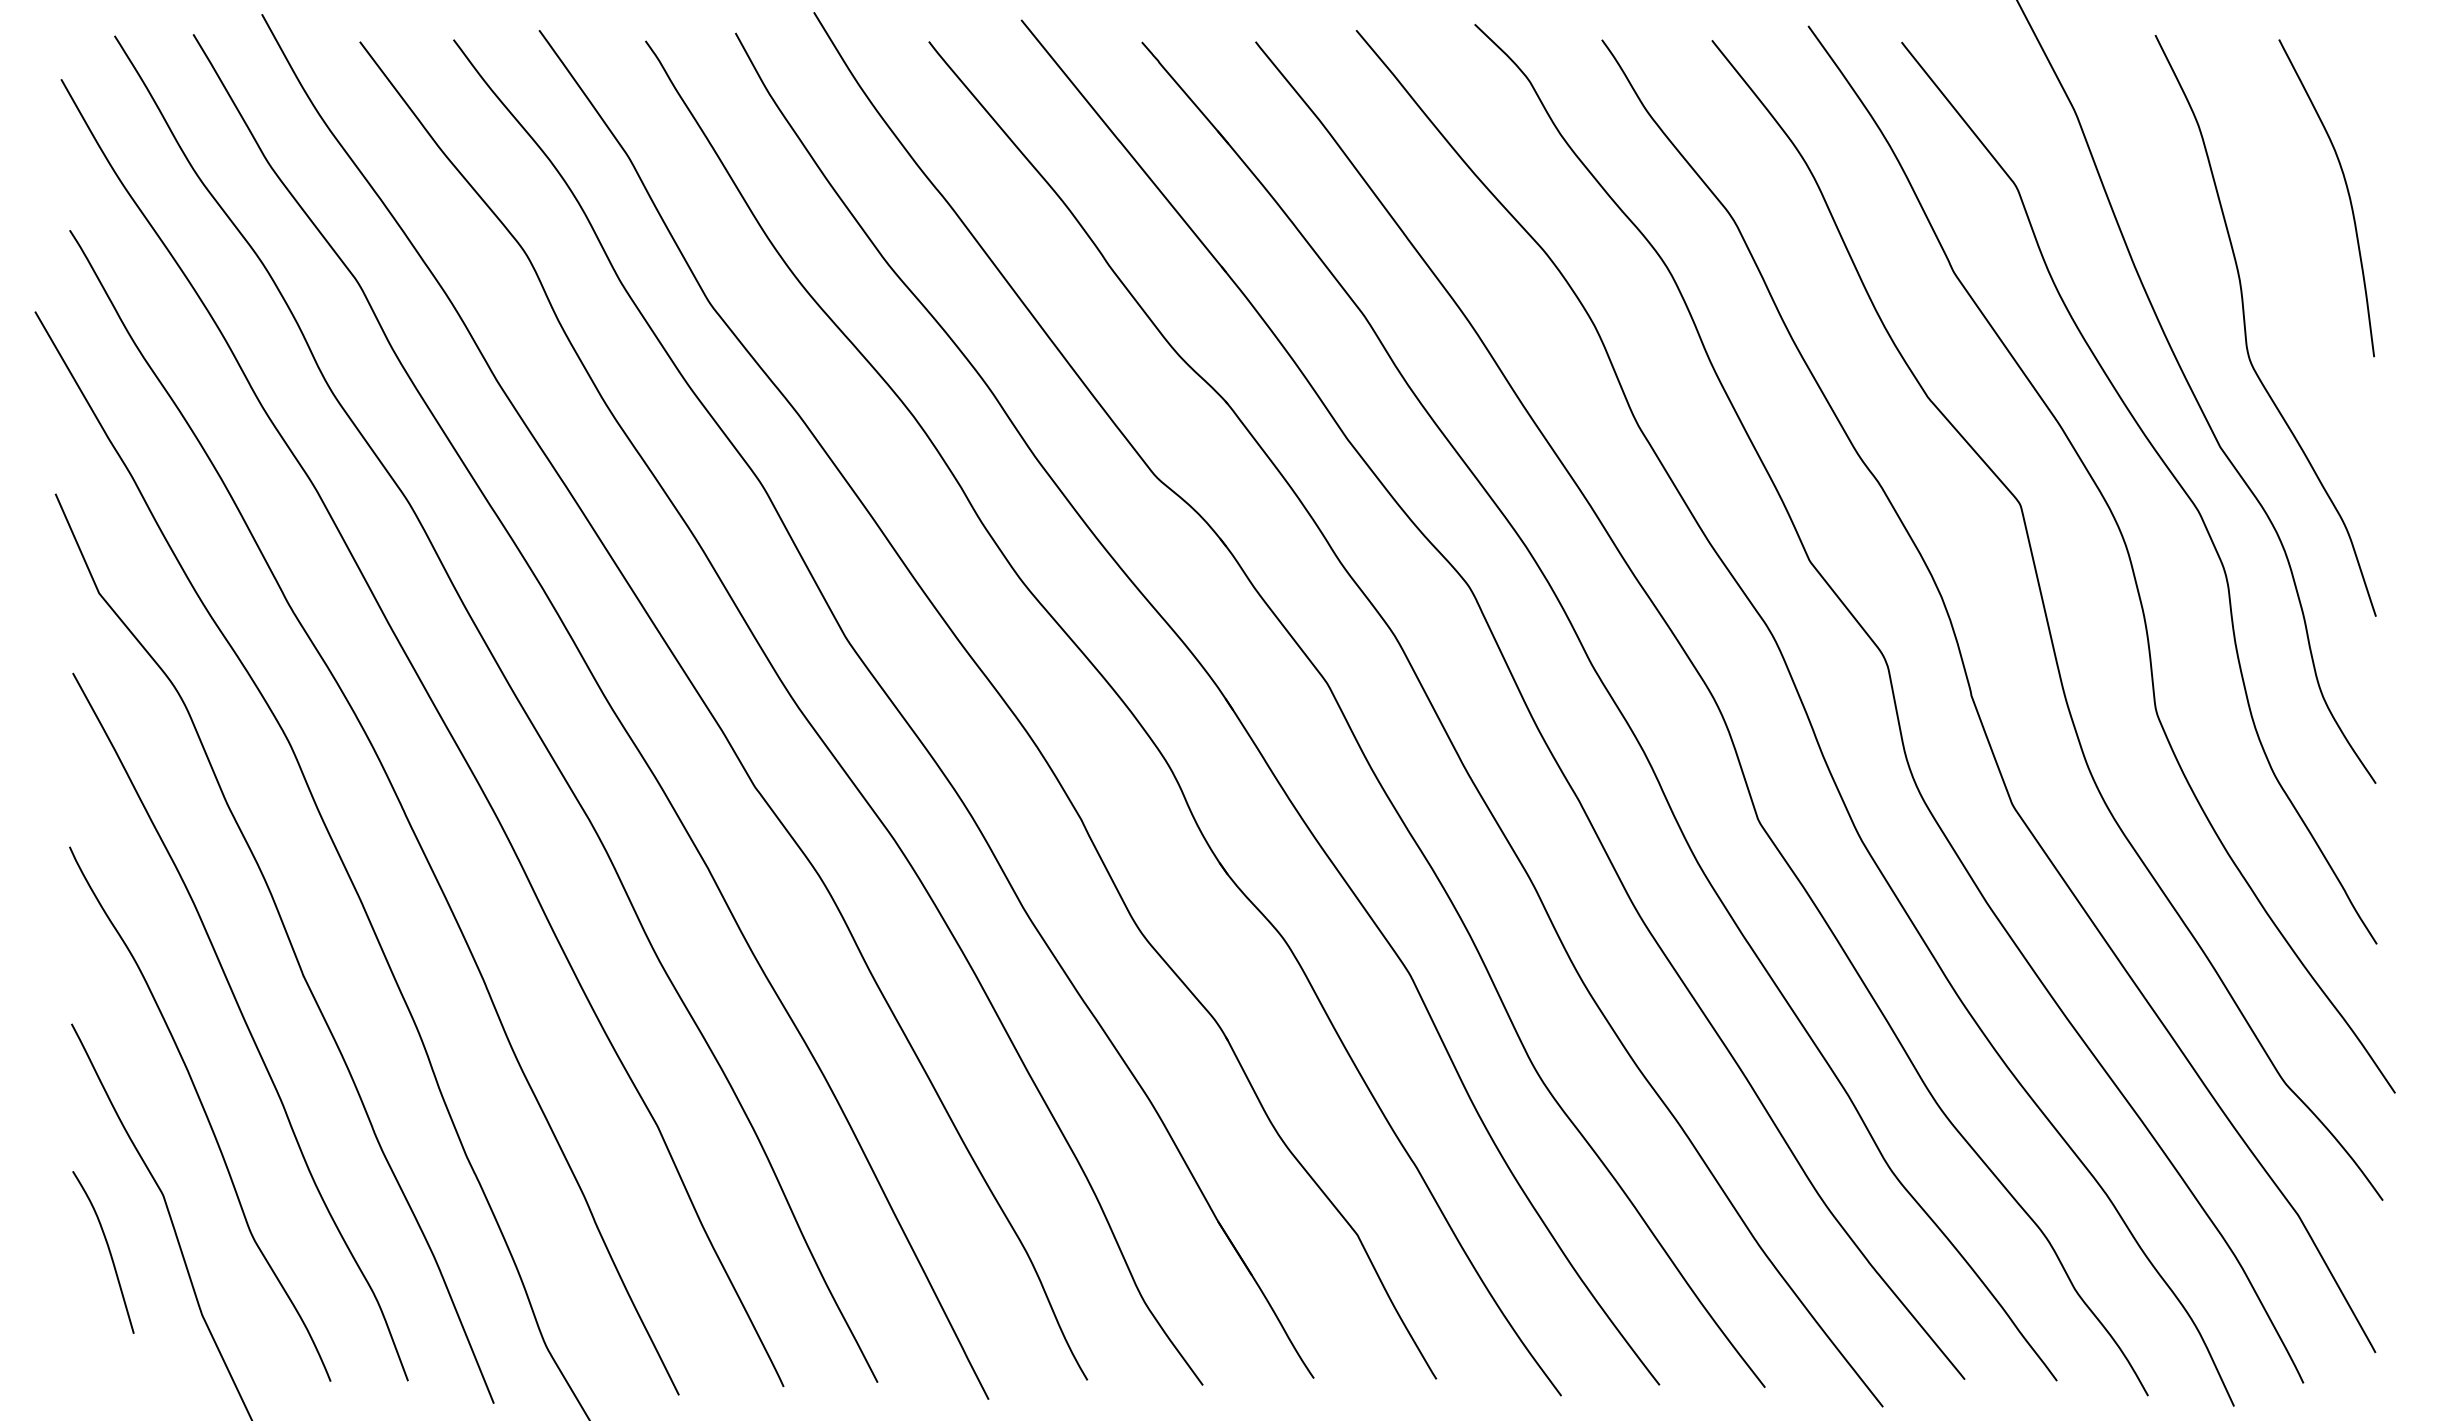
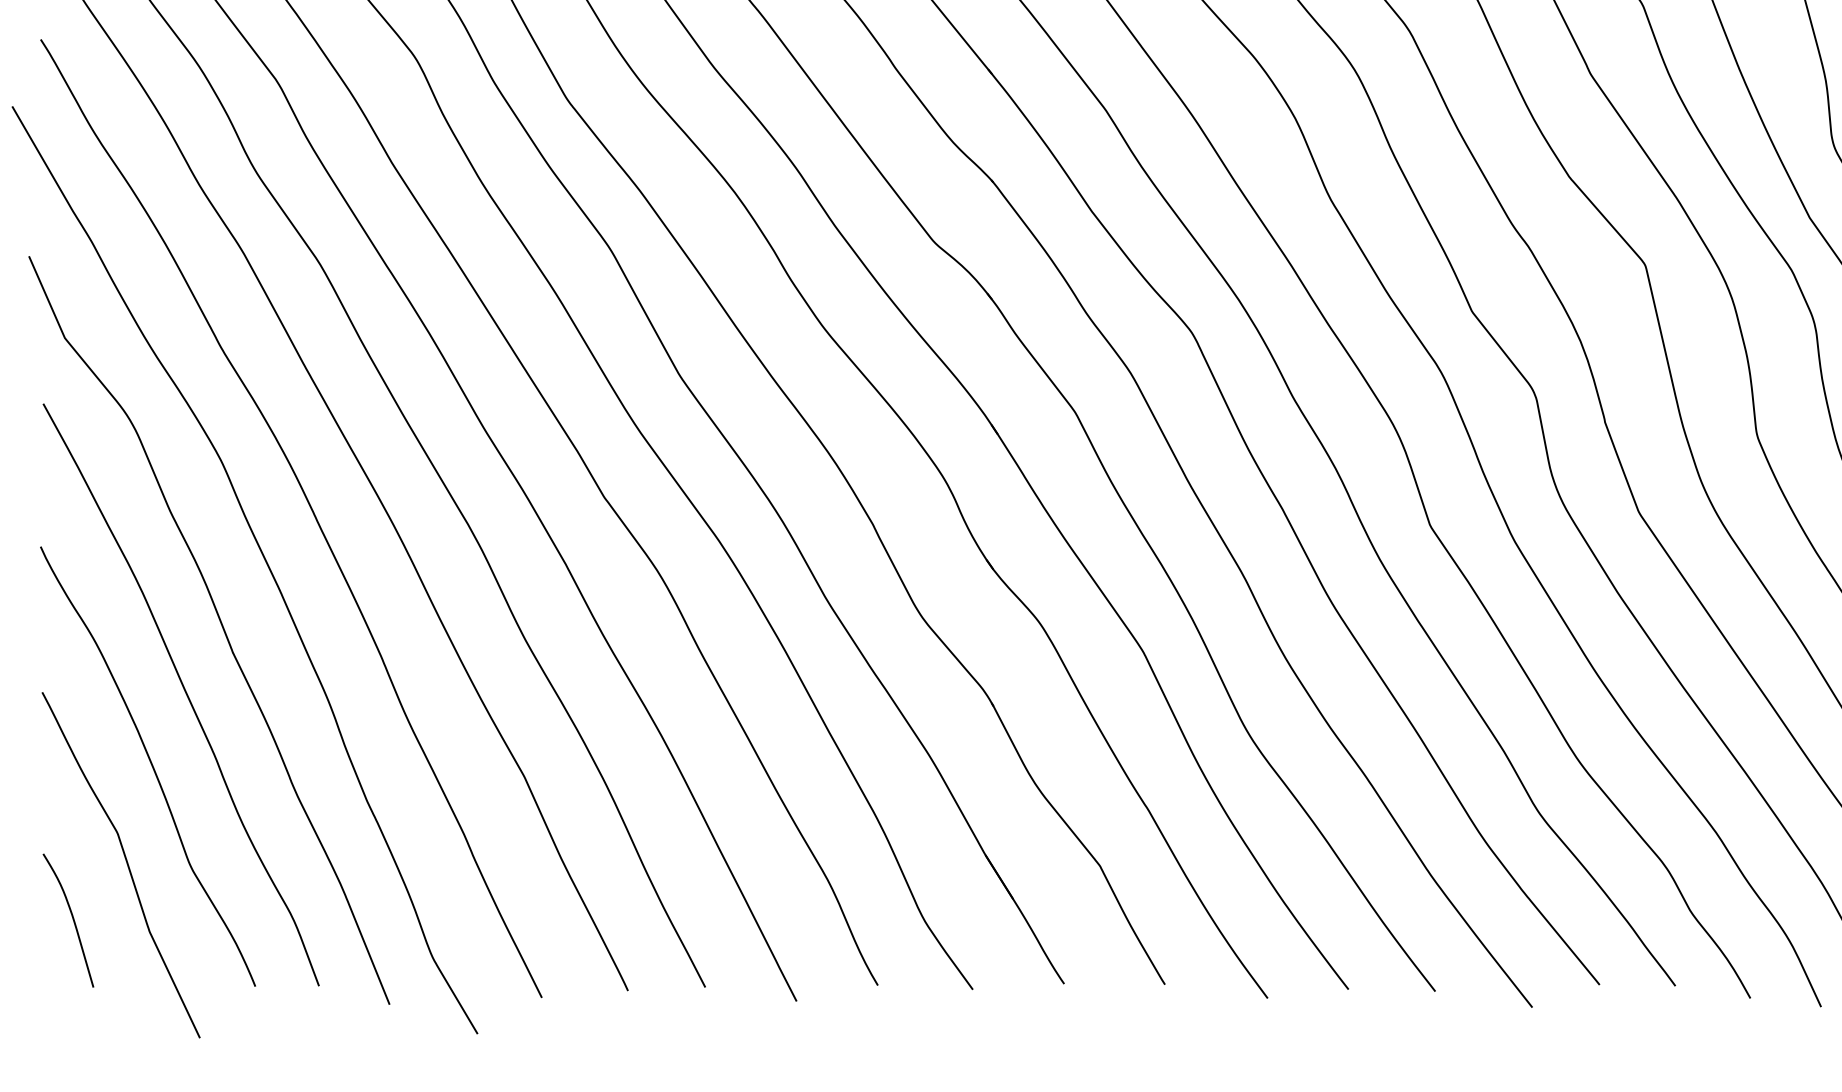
curve: (108, 1250) -> (72, 919), moved

